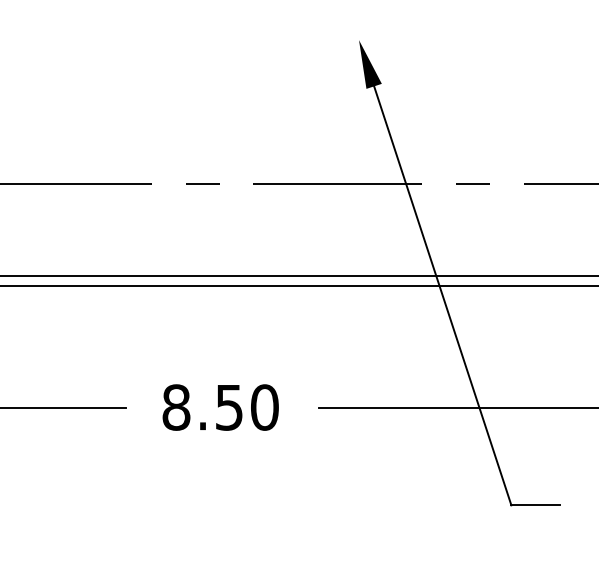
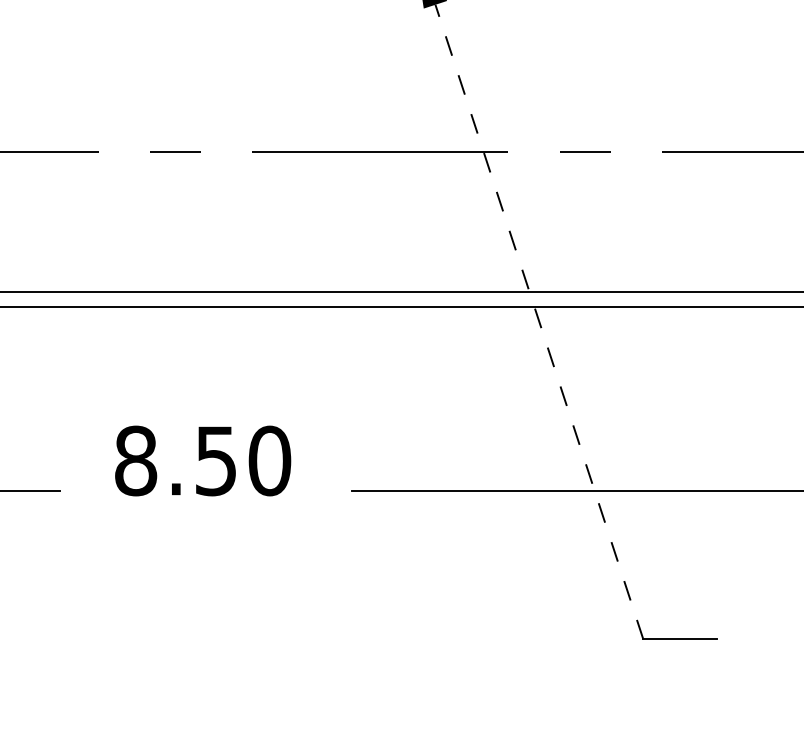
line: (442, 295) -> (538, 321), solid -> dashed
text: (220, 407) -> (202, 460), moved

